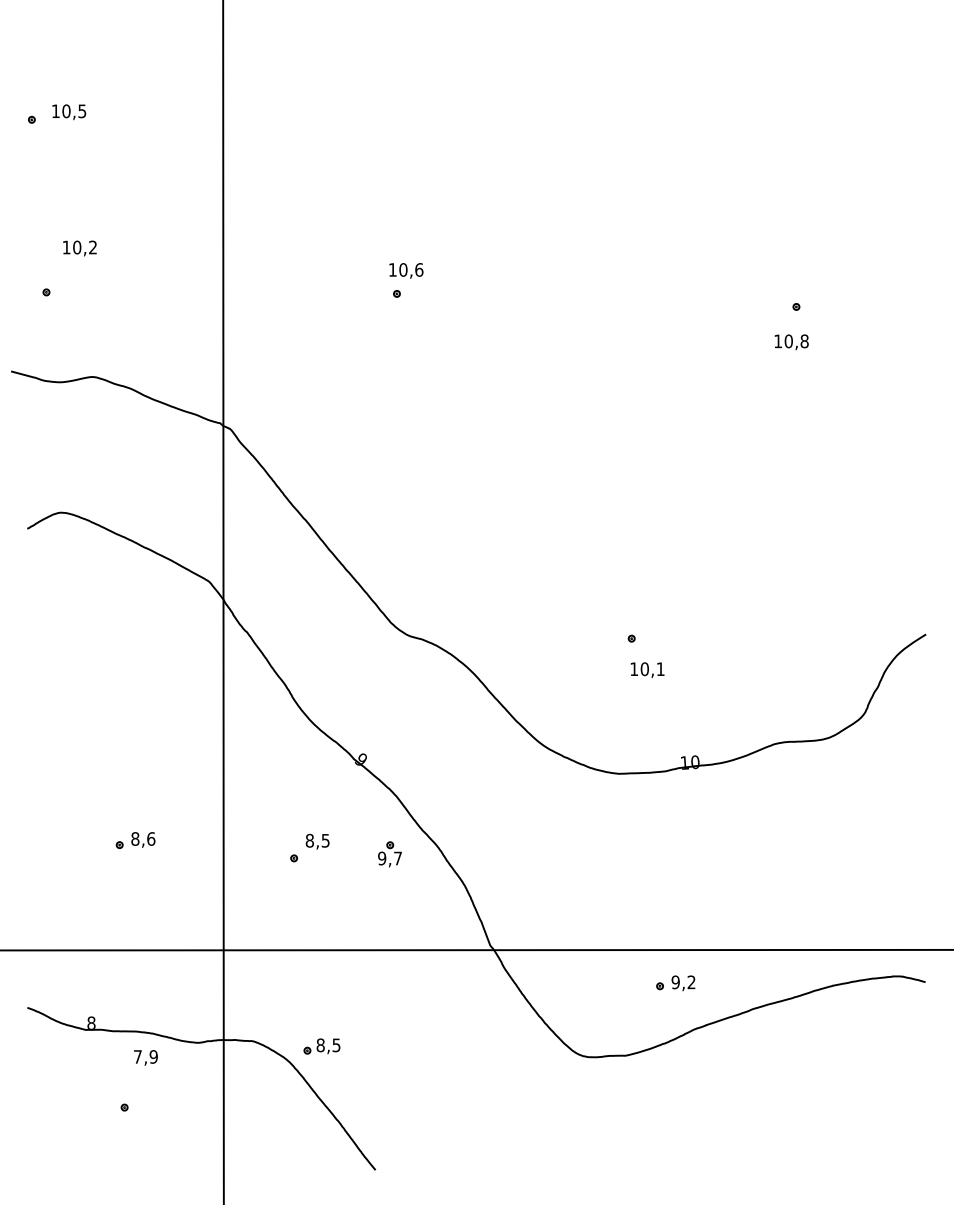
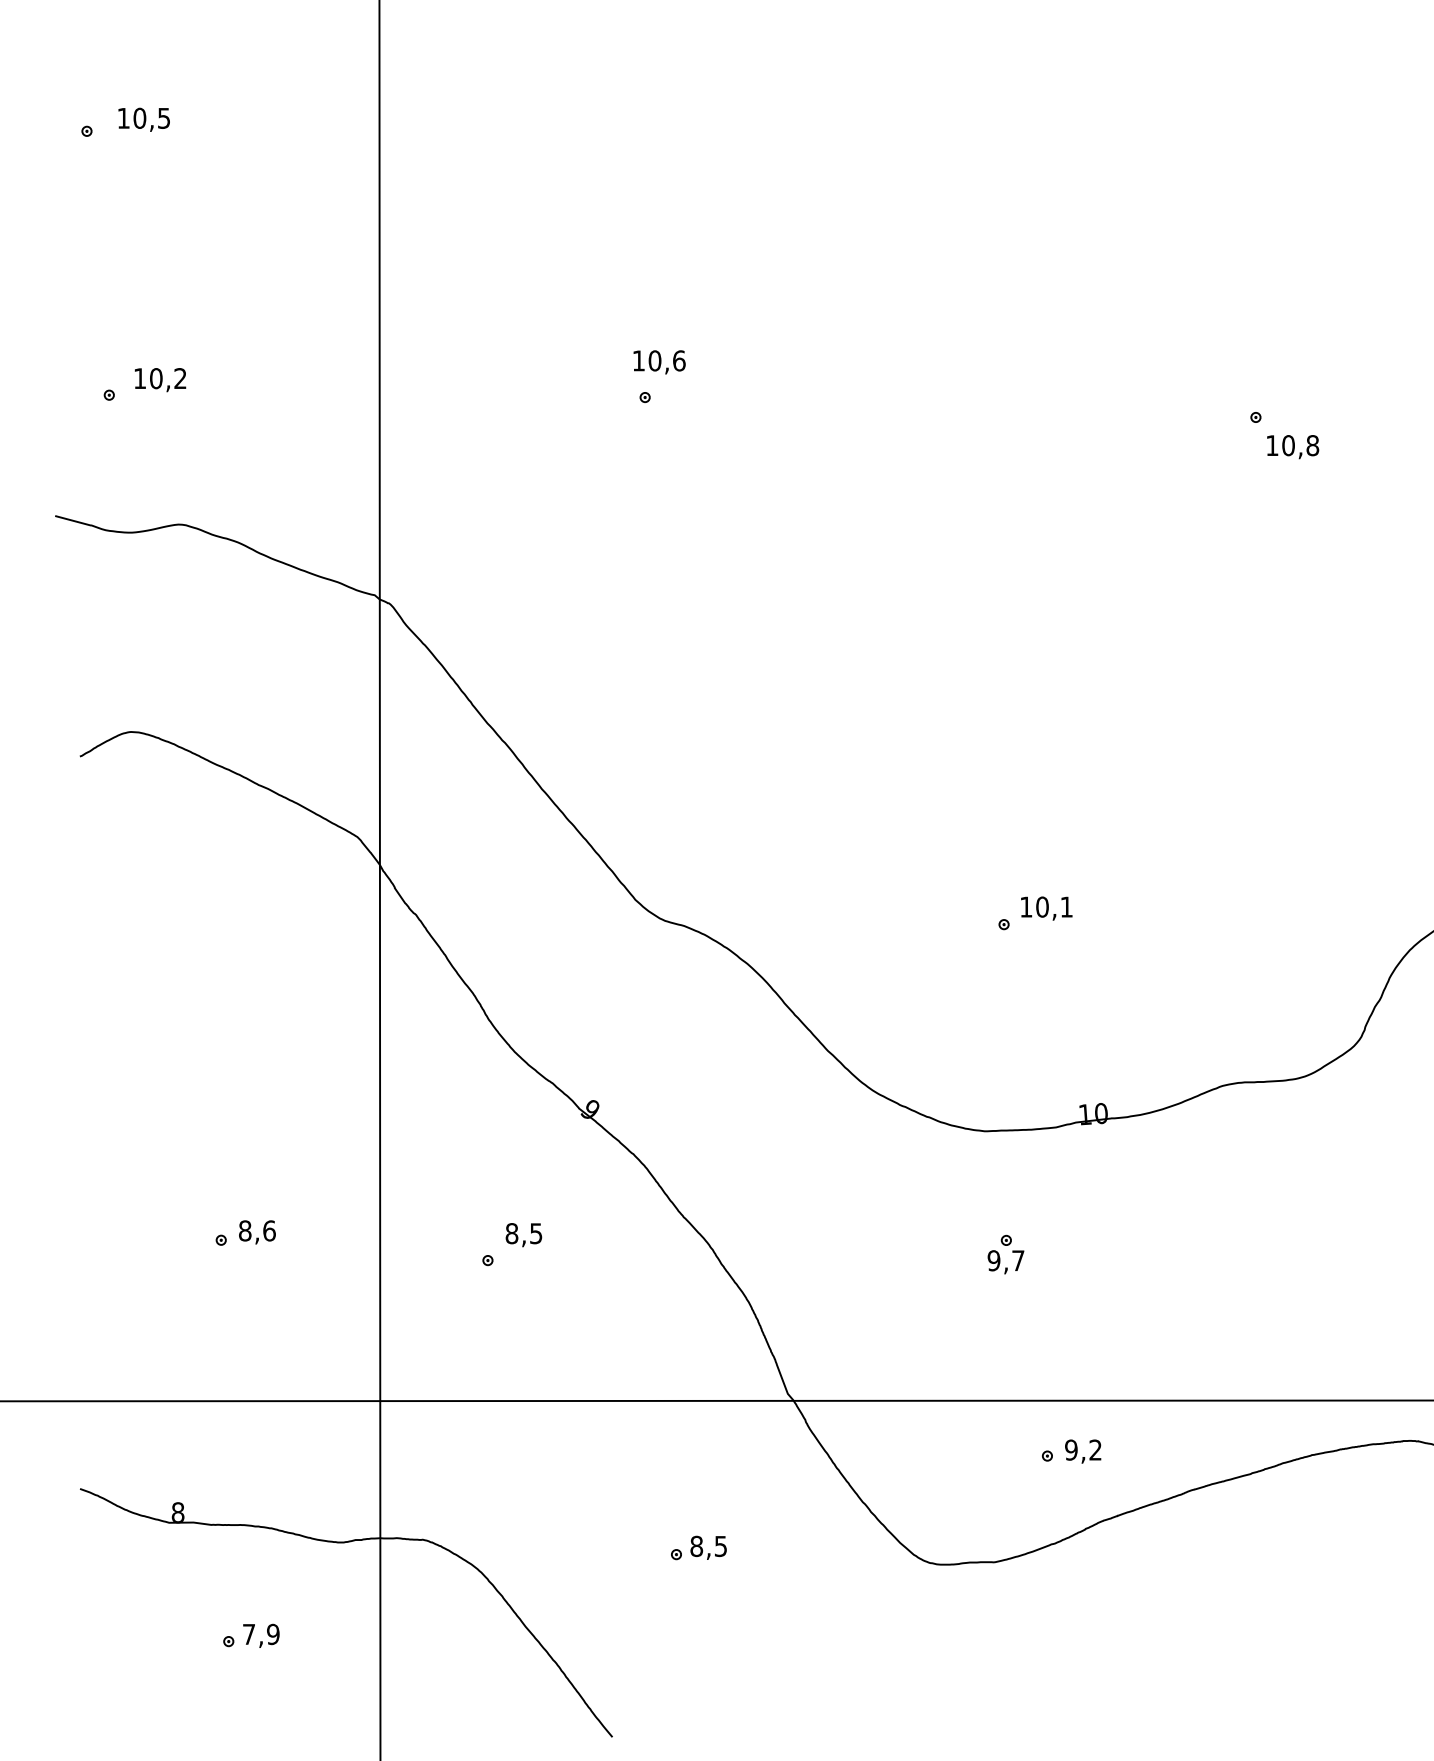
text: (79, 248) -> (159, 380), moved
text: (791, 342) -> (1292, 447), moved
text: (647, 669) -> (1046, 907), moved
part: (389, 854) -> (1005, 1254), moved
part: (321, 1046) -> (697, 1548), moved
text: (145, 1057) -> (260, 1635), moved

